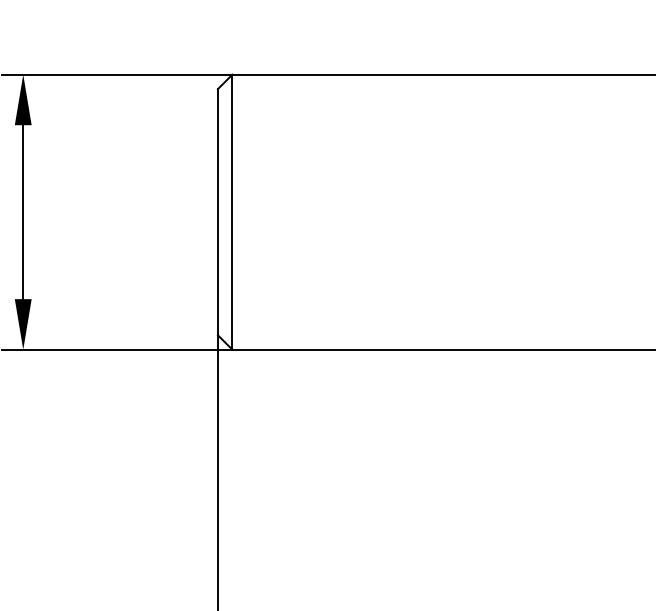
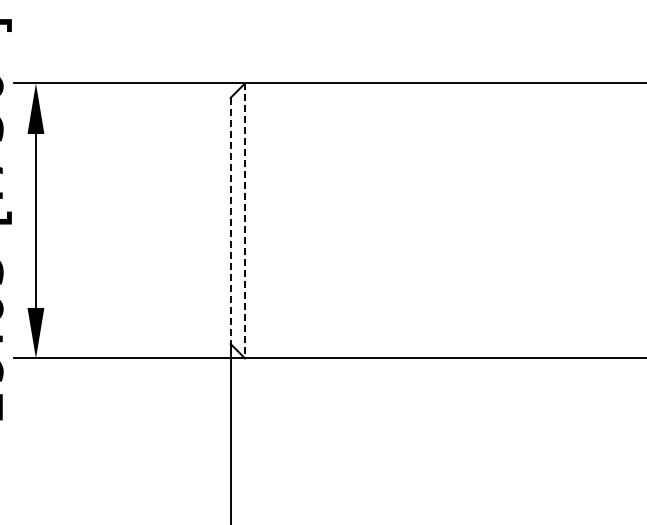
line: (217, 212) -> (230, 221), solid -> dashed
line: (232, 212) -> (245, 221), solid -> dashed

